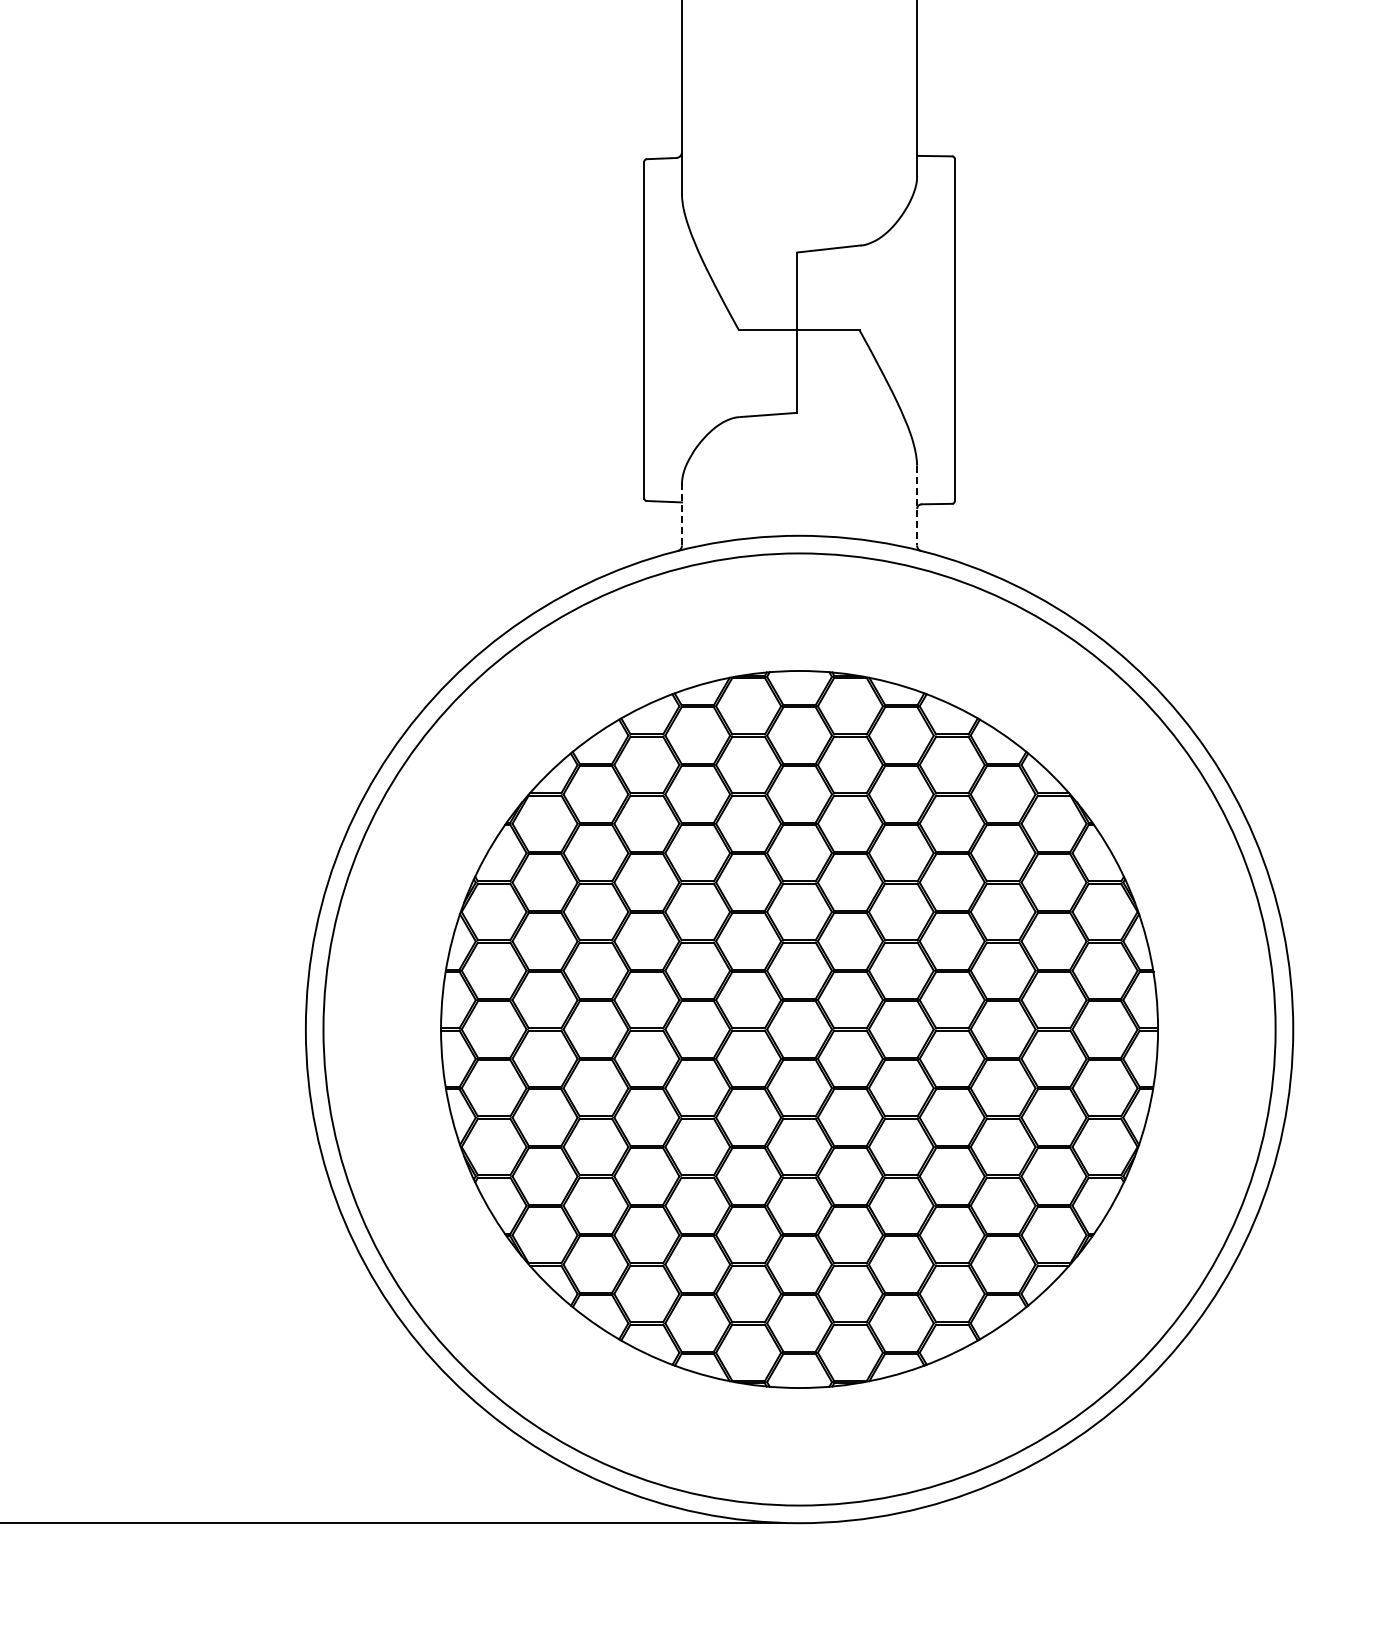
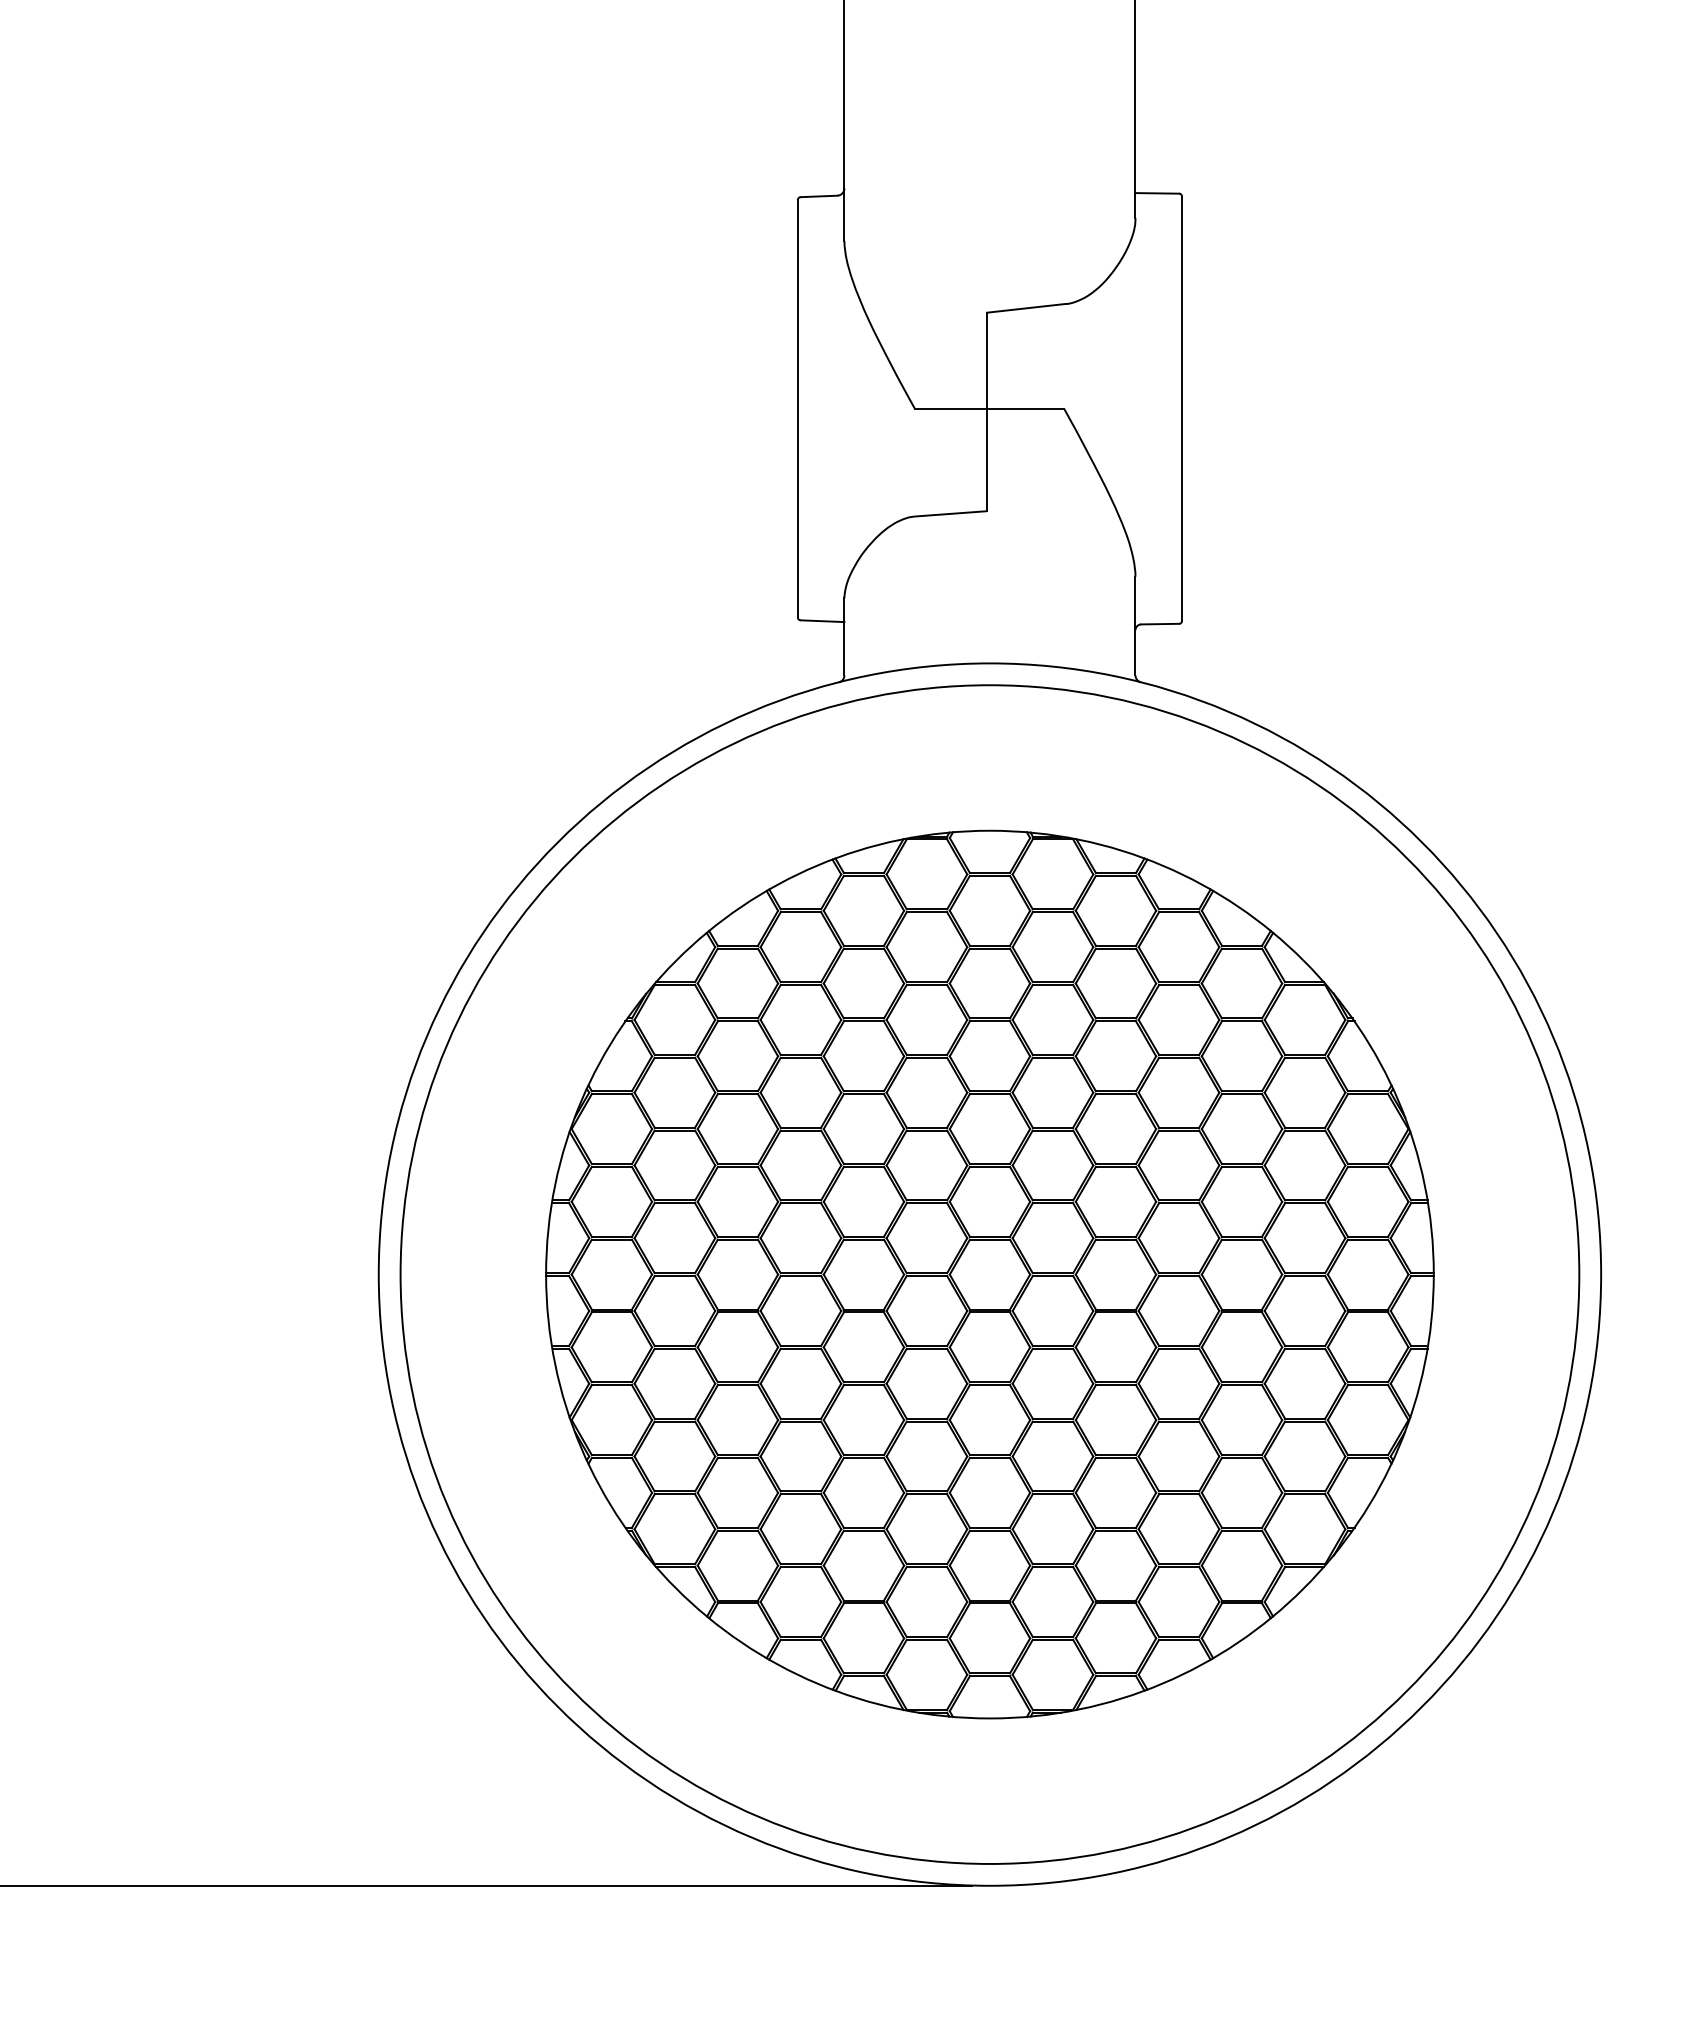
line: (917, 505) -> (1135, 625), dashed -> solid
line: (682, 513) -> (845, 635), dashed -> solid

